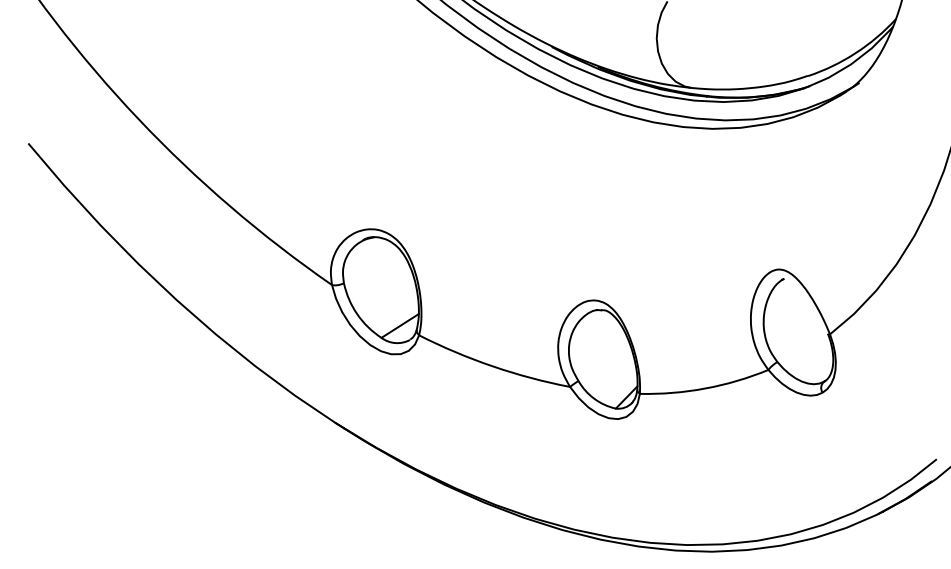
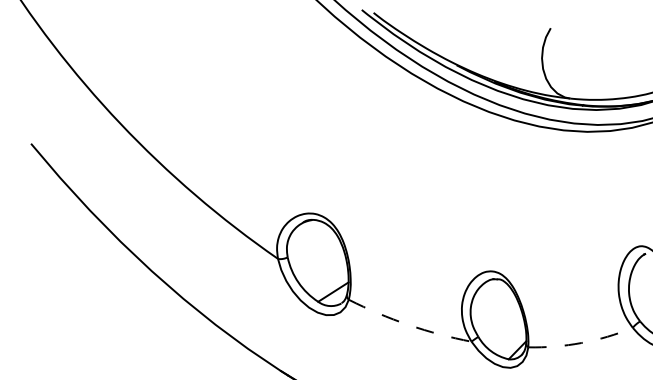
arc: (492, 366) -> (408, 325), solid -> dashed
arc: (705, 388) -> (581, 342), solid -> dashed

